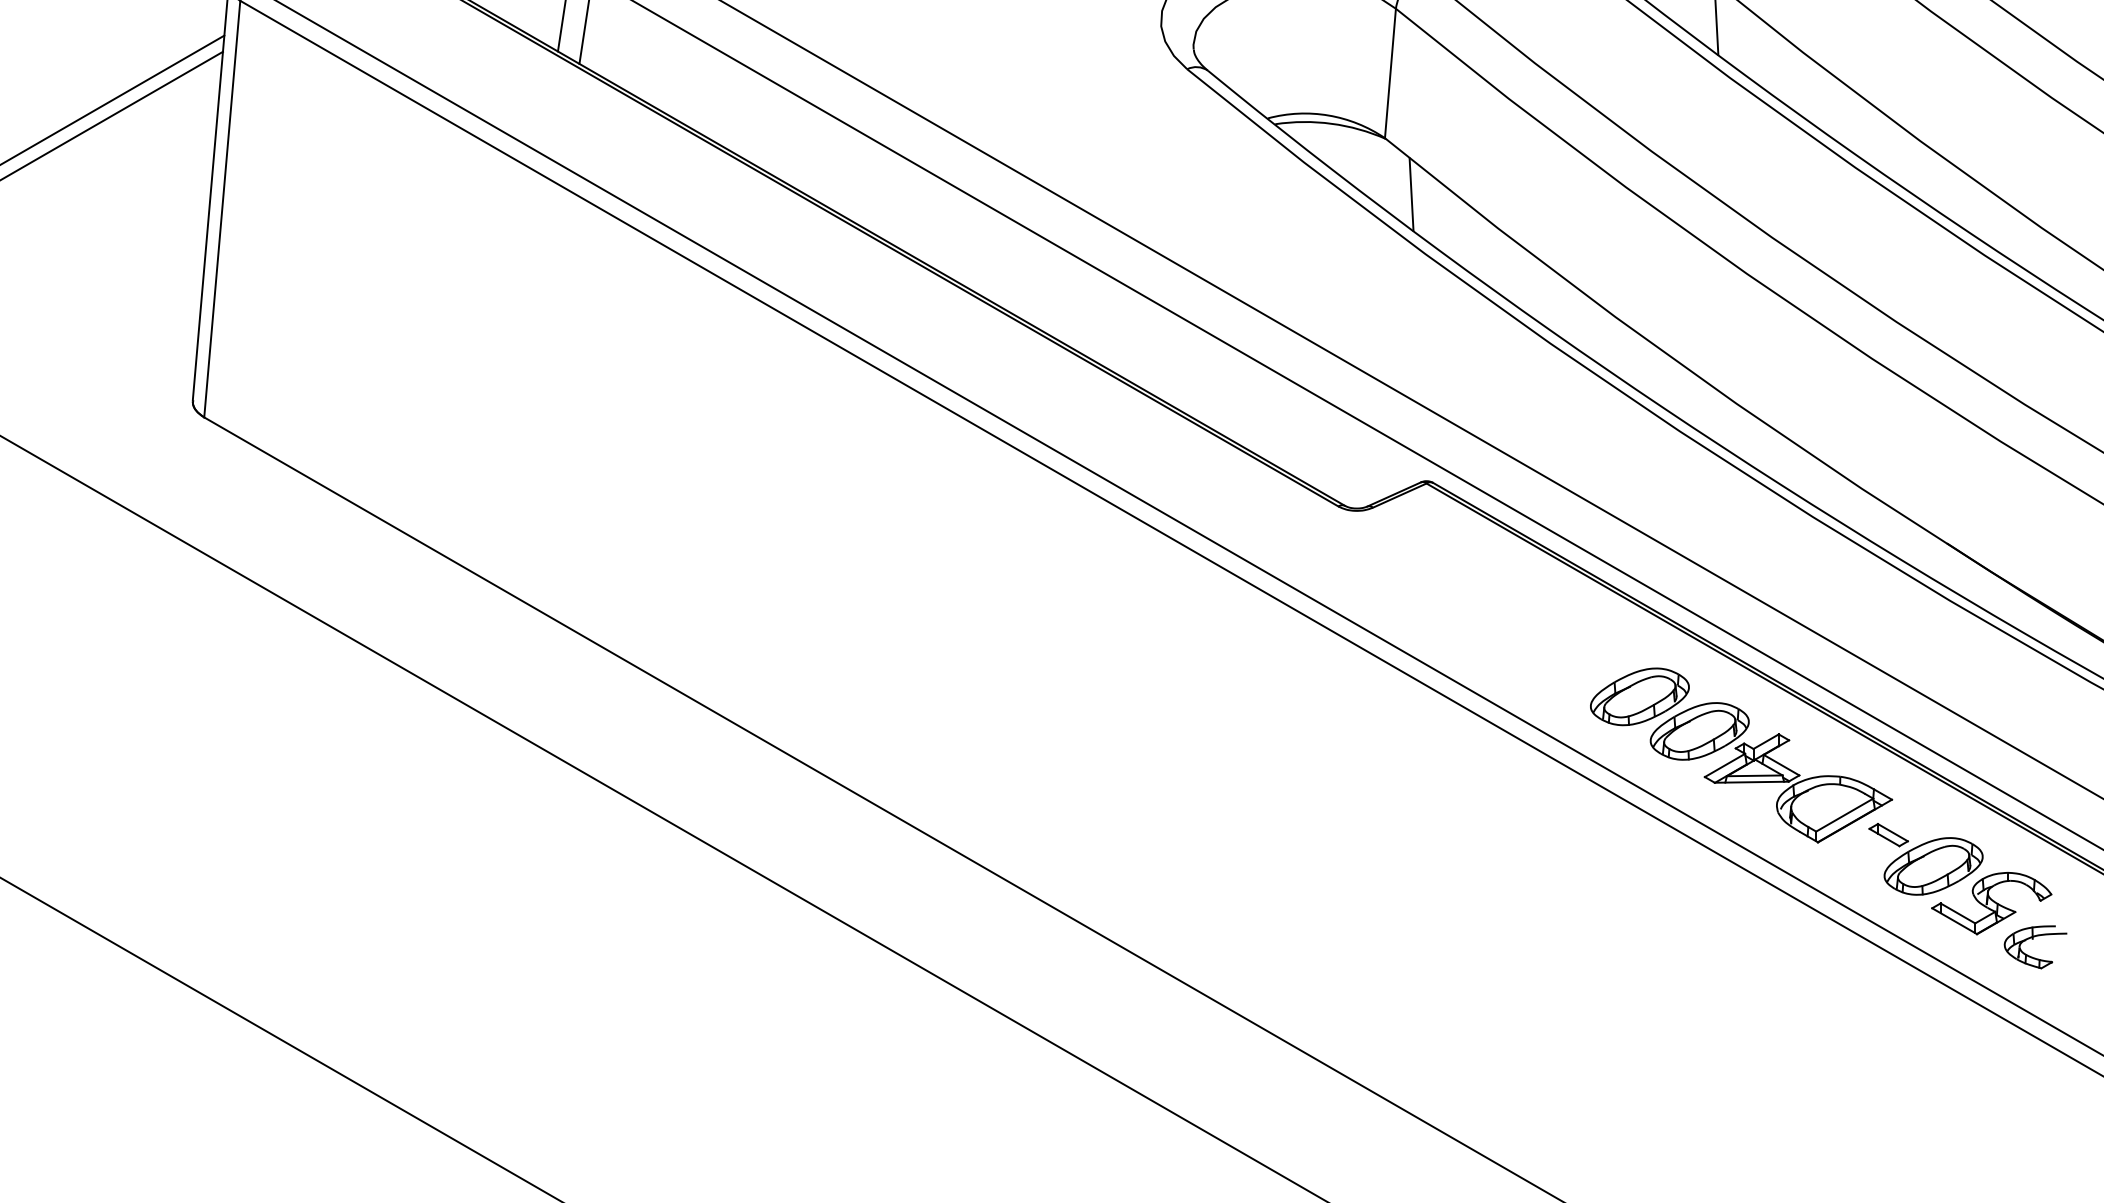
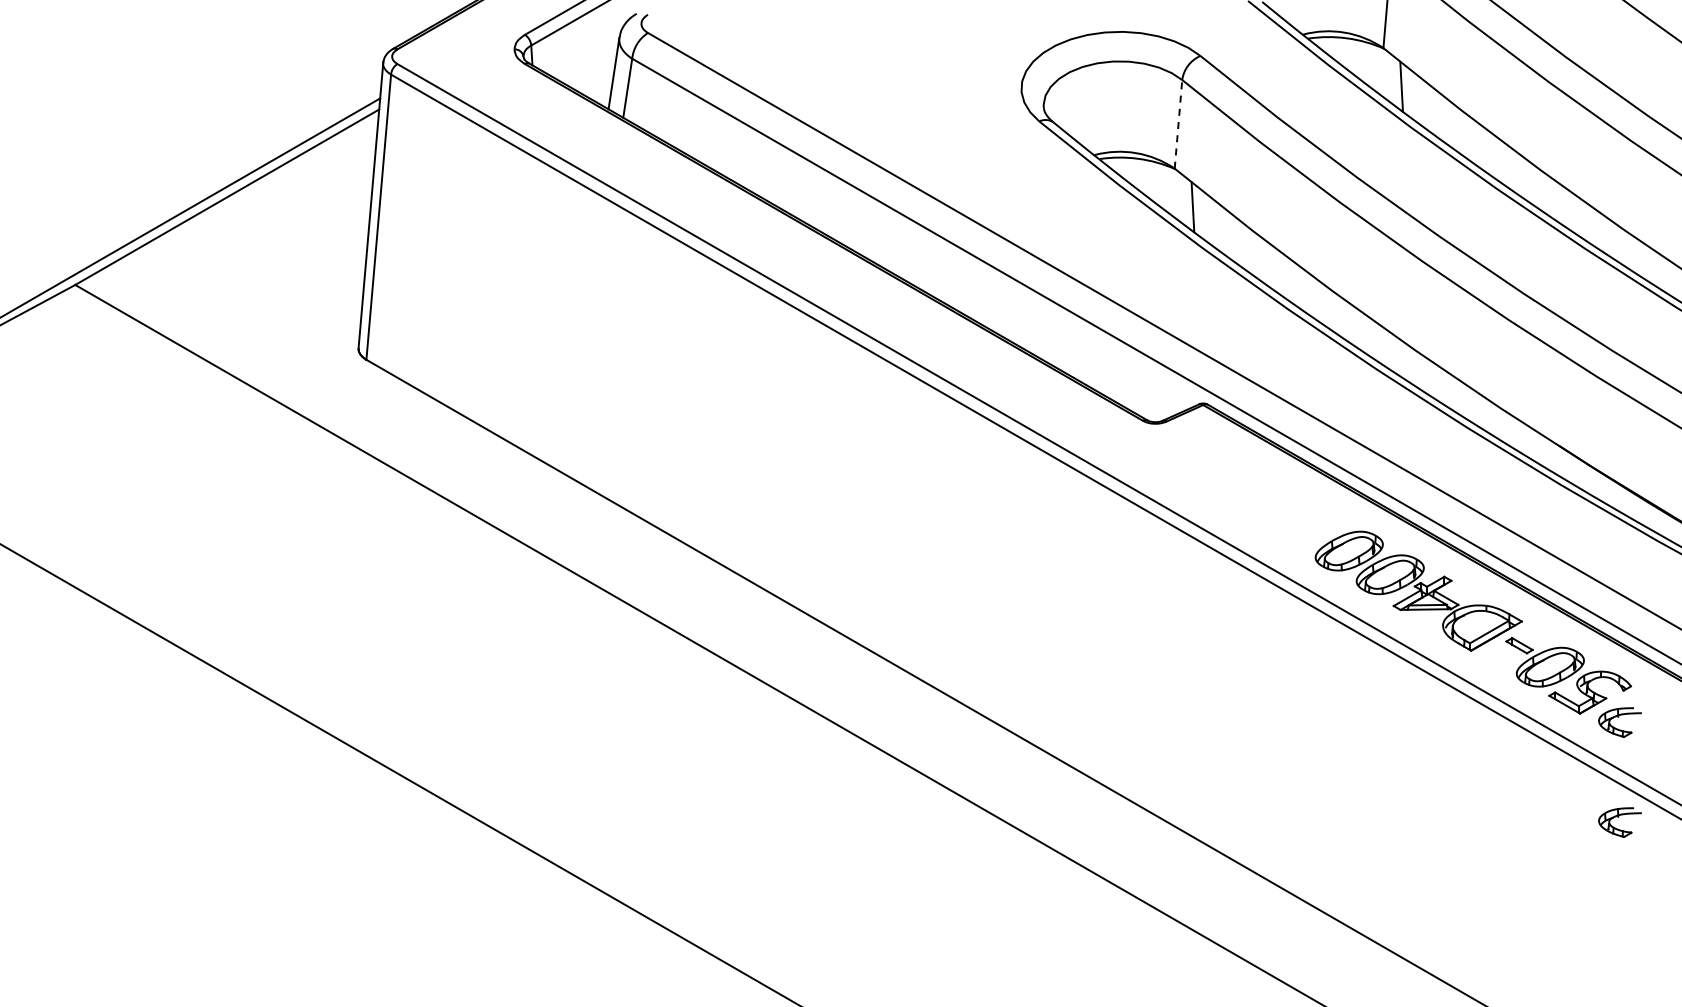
line: (1390, 72) -> (1178, 123), solid -> dashed
part: (2034, 1093) -> (1619, 822), added

